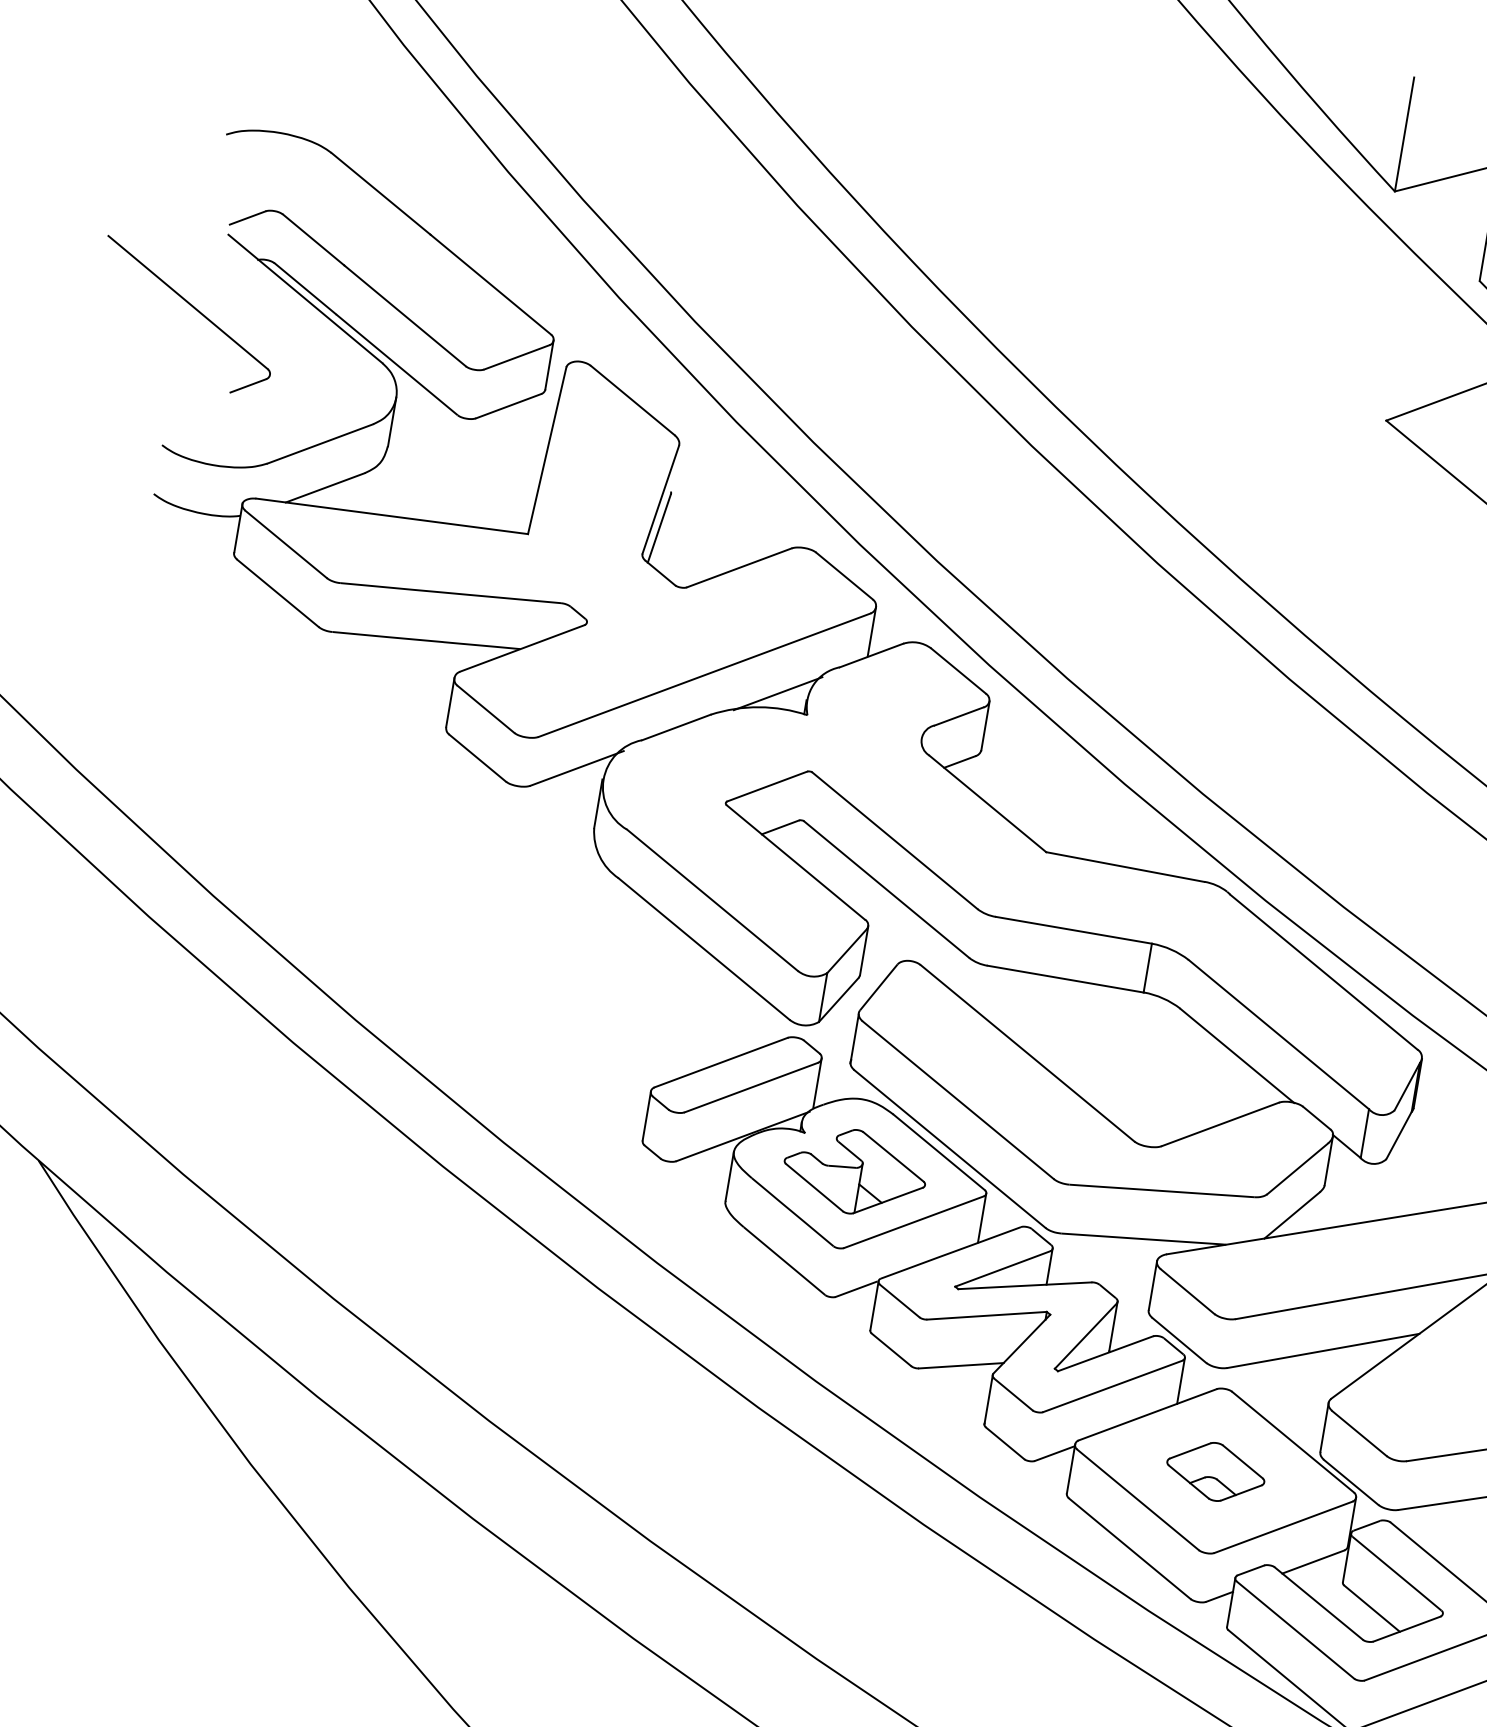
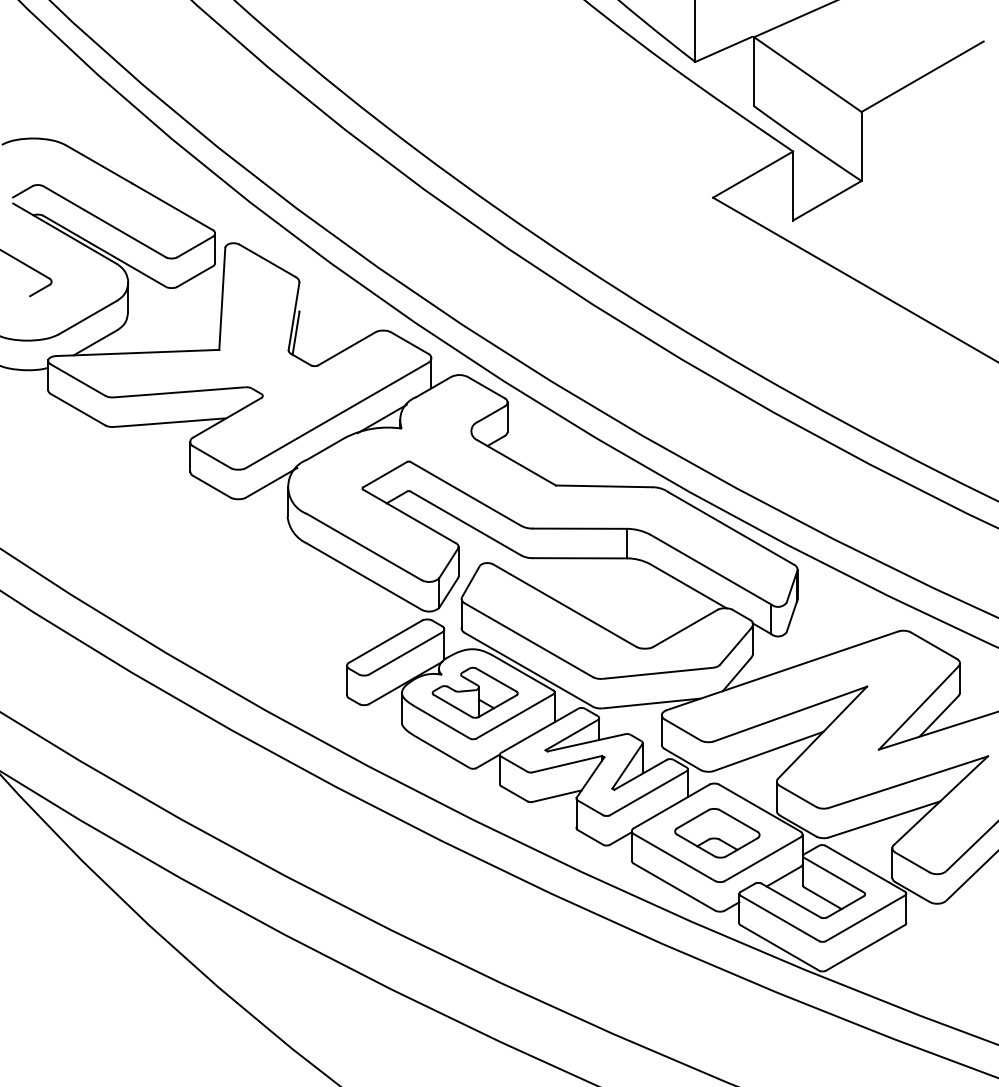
part: (1215, 1472) -> (717, 833), size x1.43

